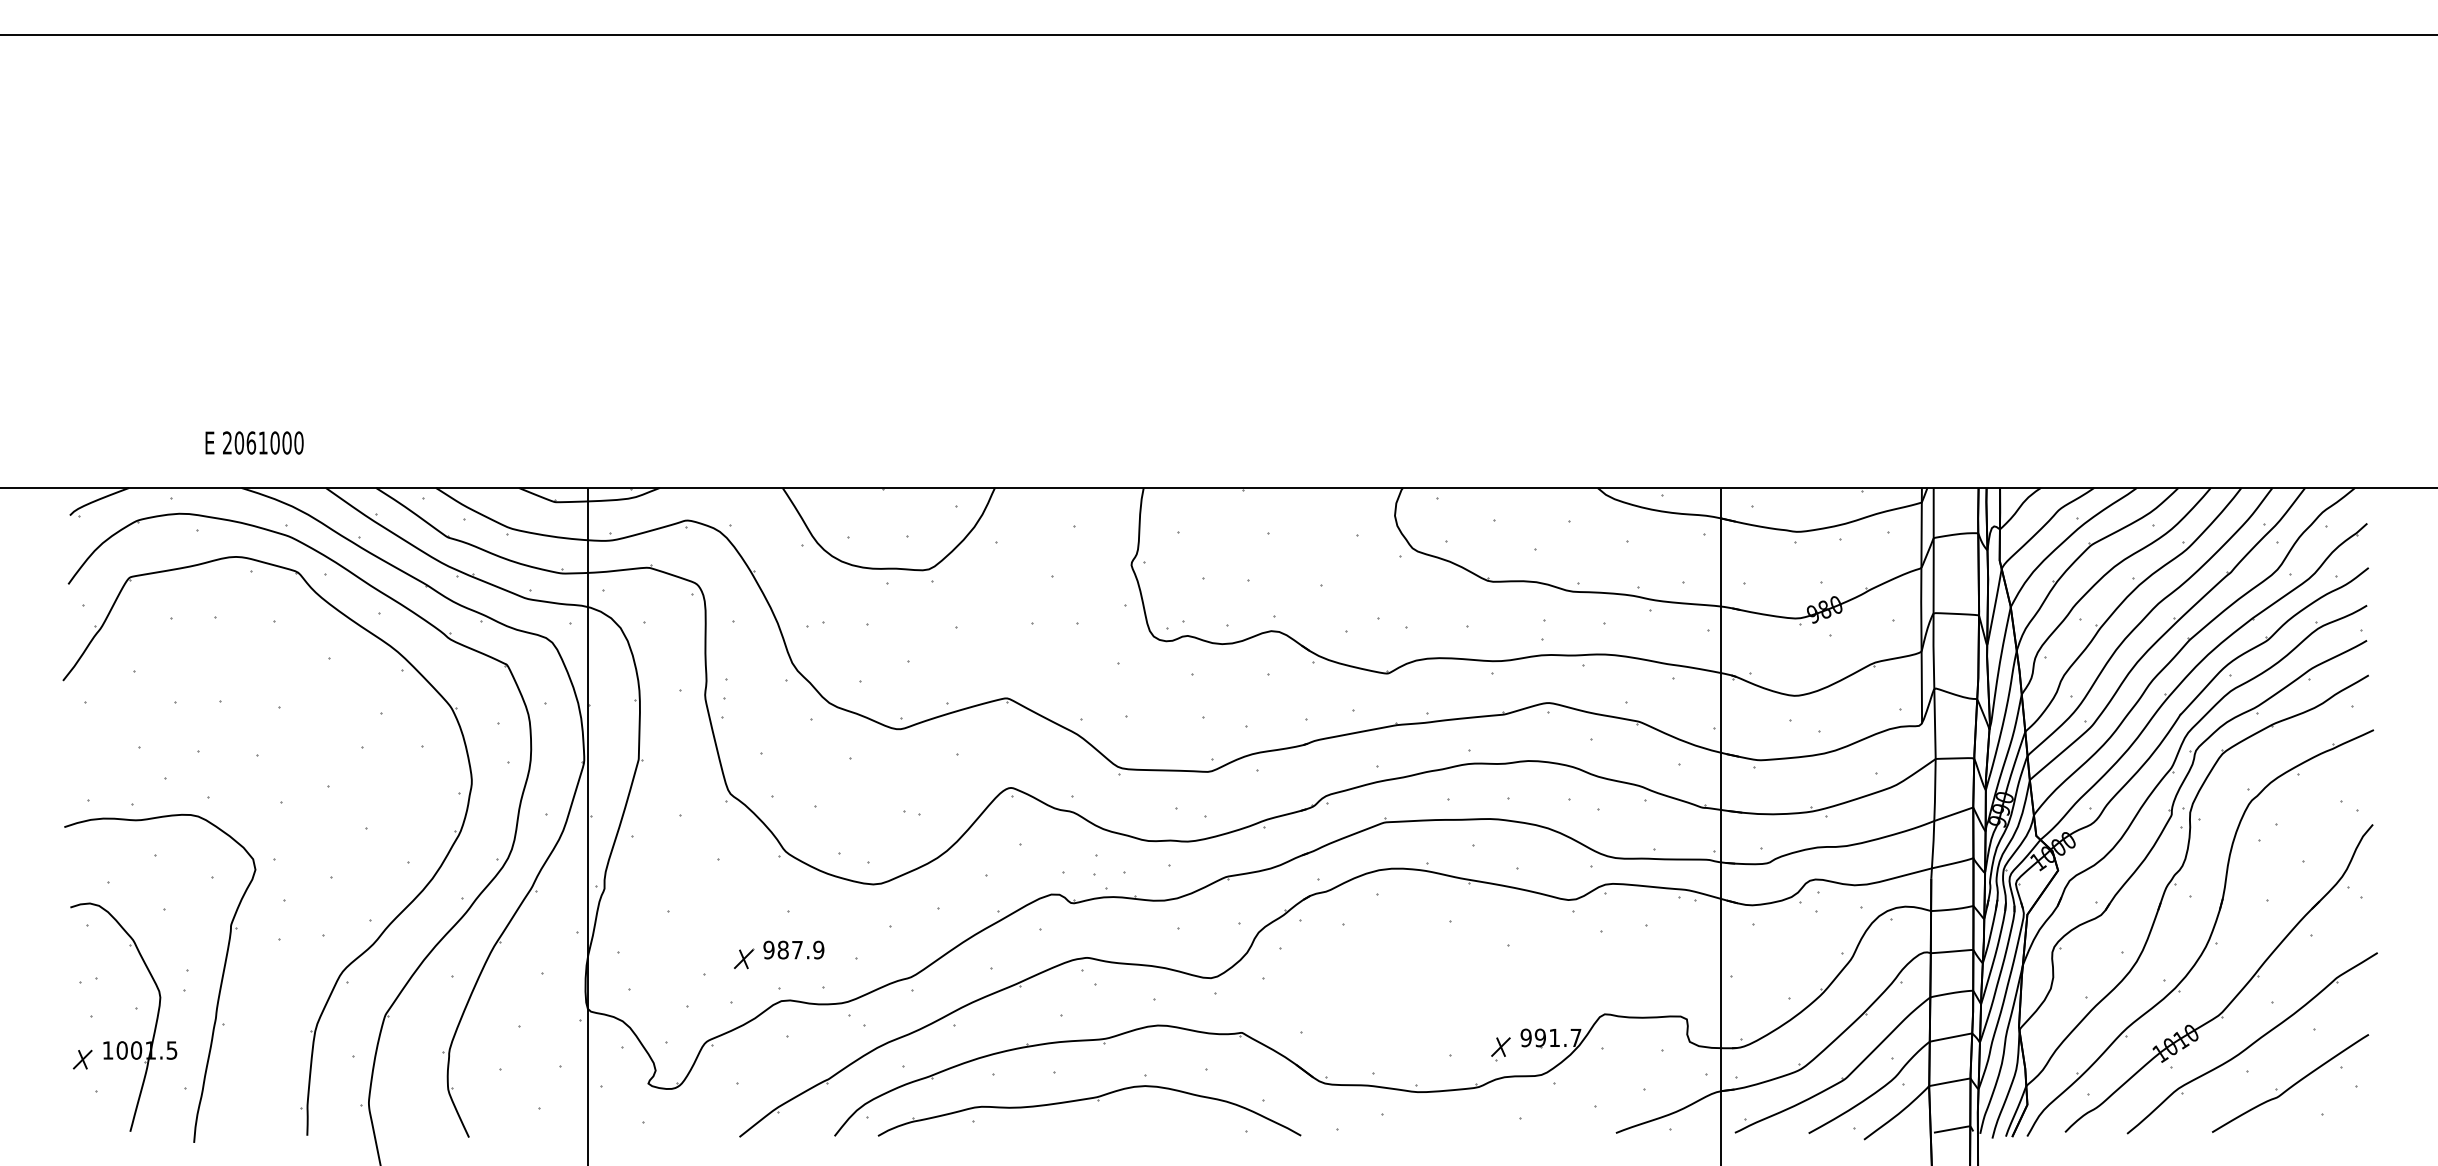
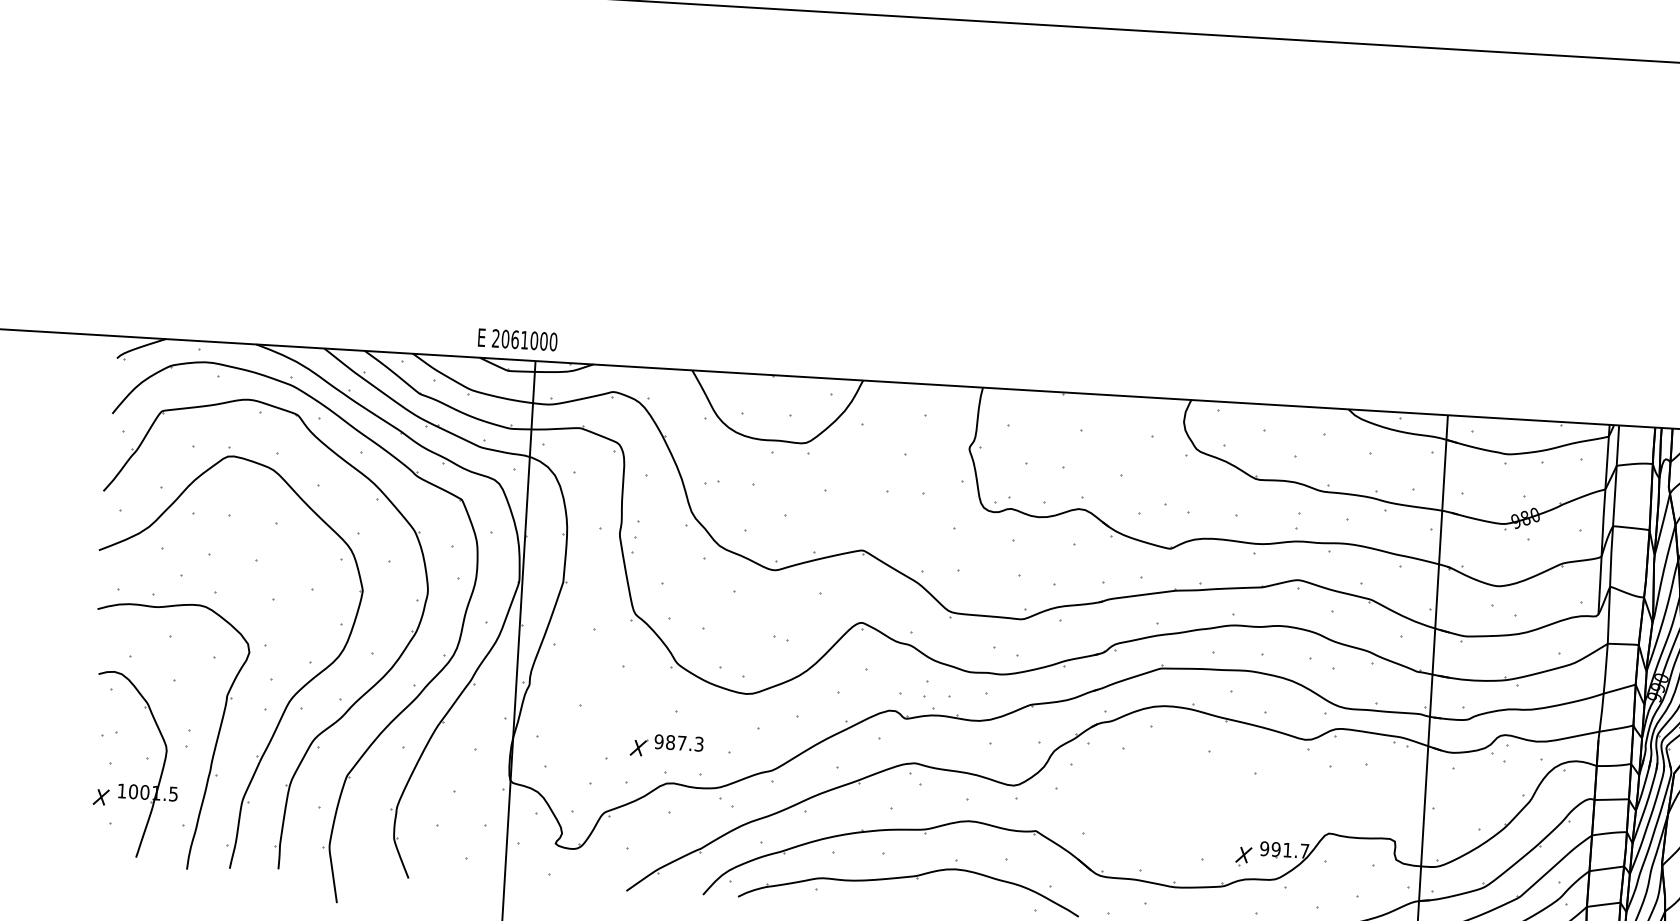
text: (254, 442) -> (517, 339), moved
part: (307, 927) -> (288, 701), added
text: (818, 949) -> (699, 743), 987.9 -> 987.3

